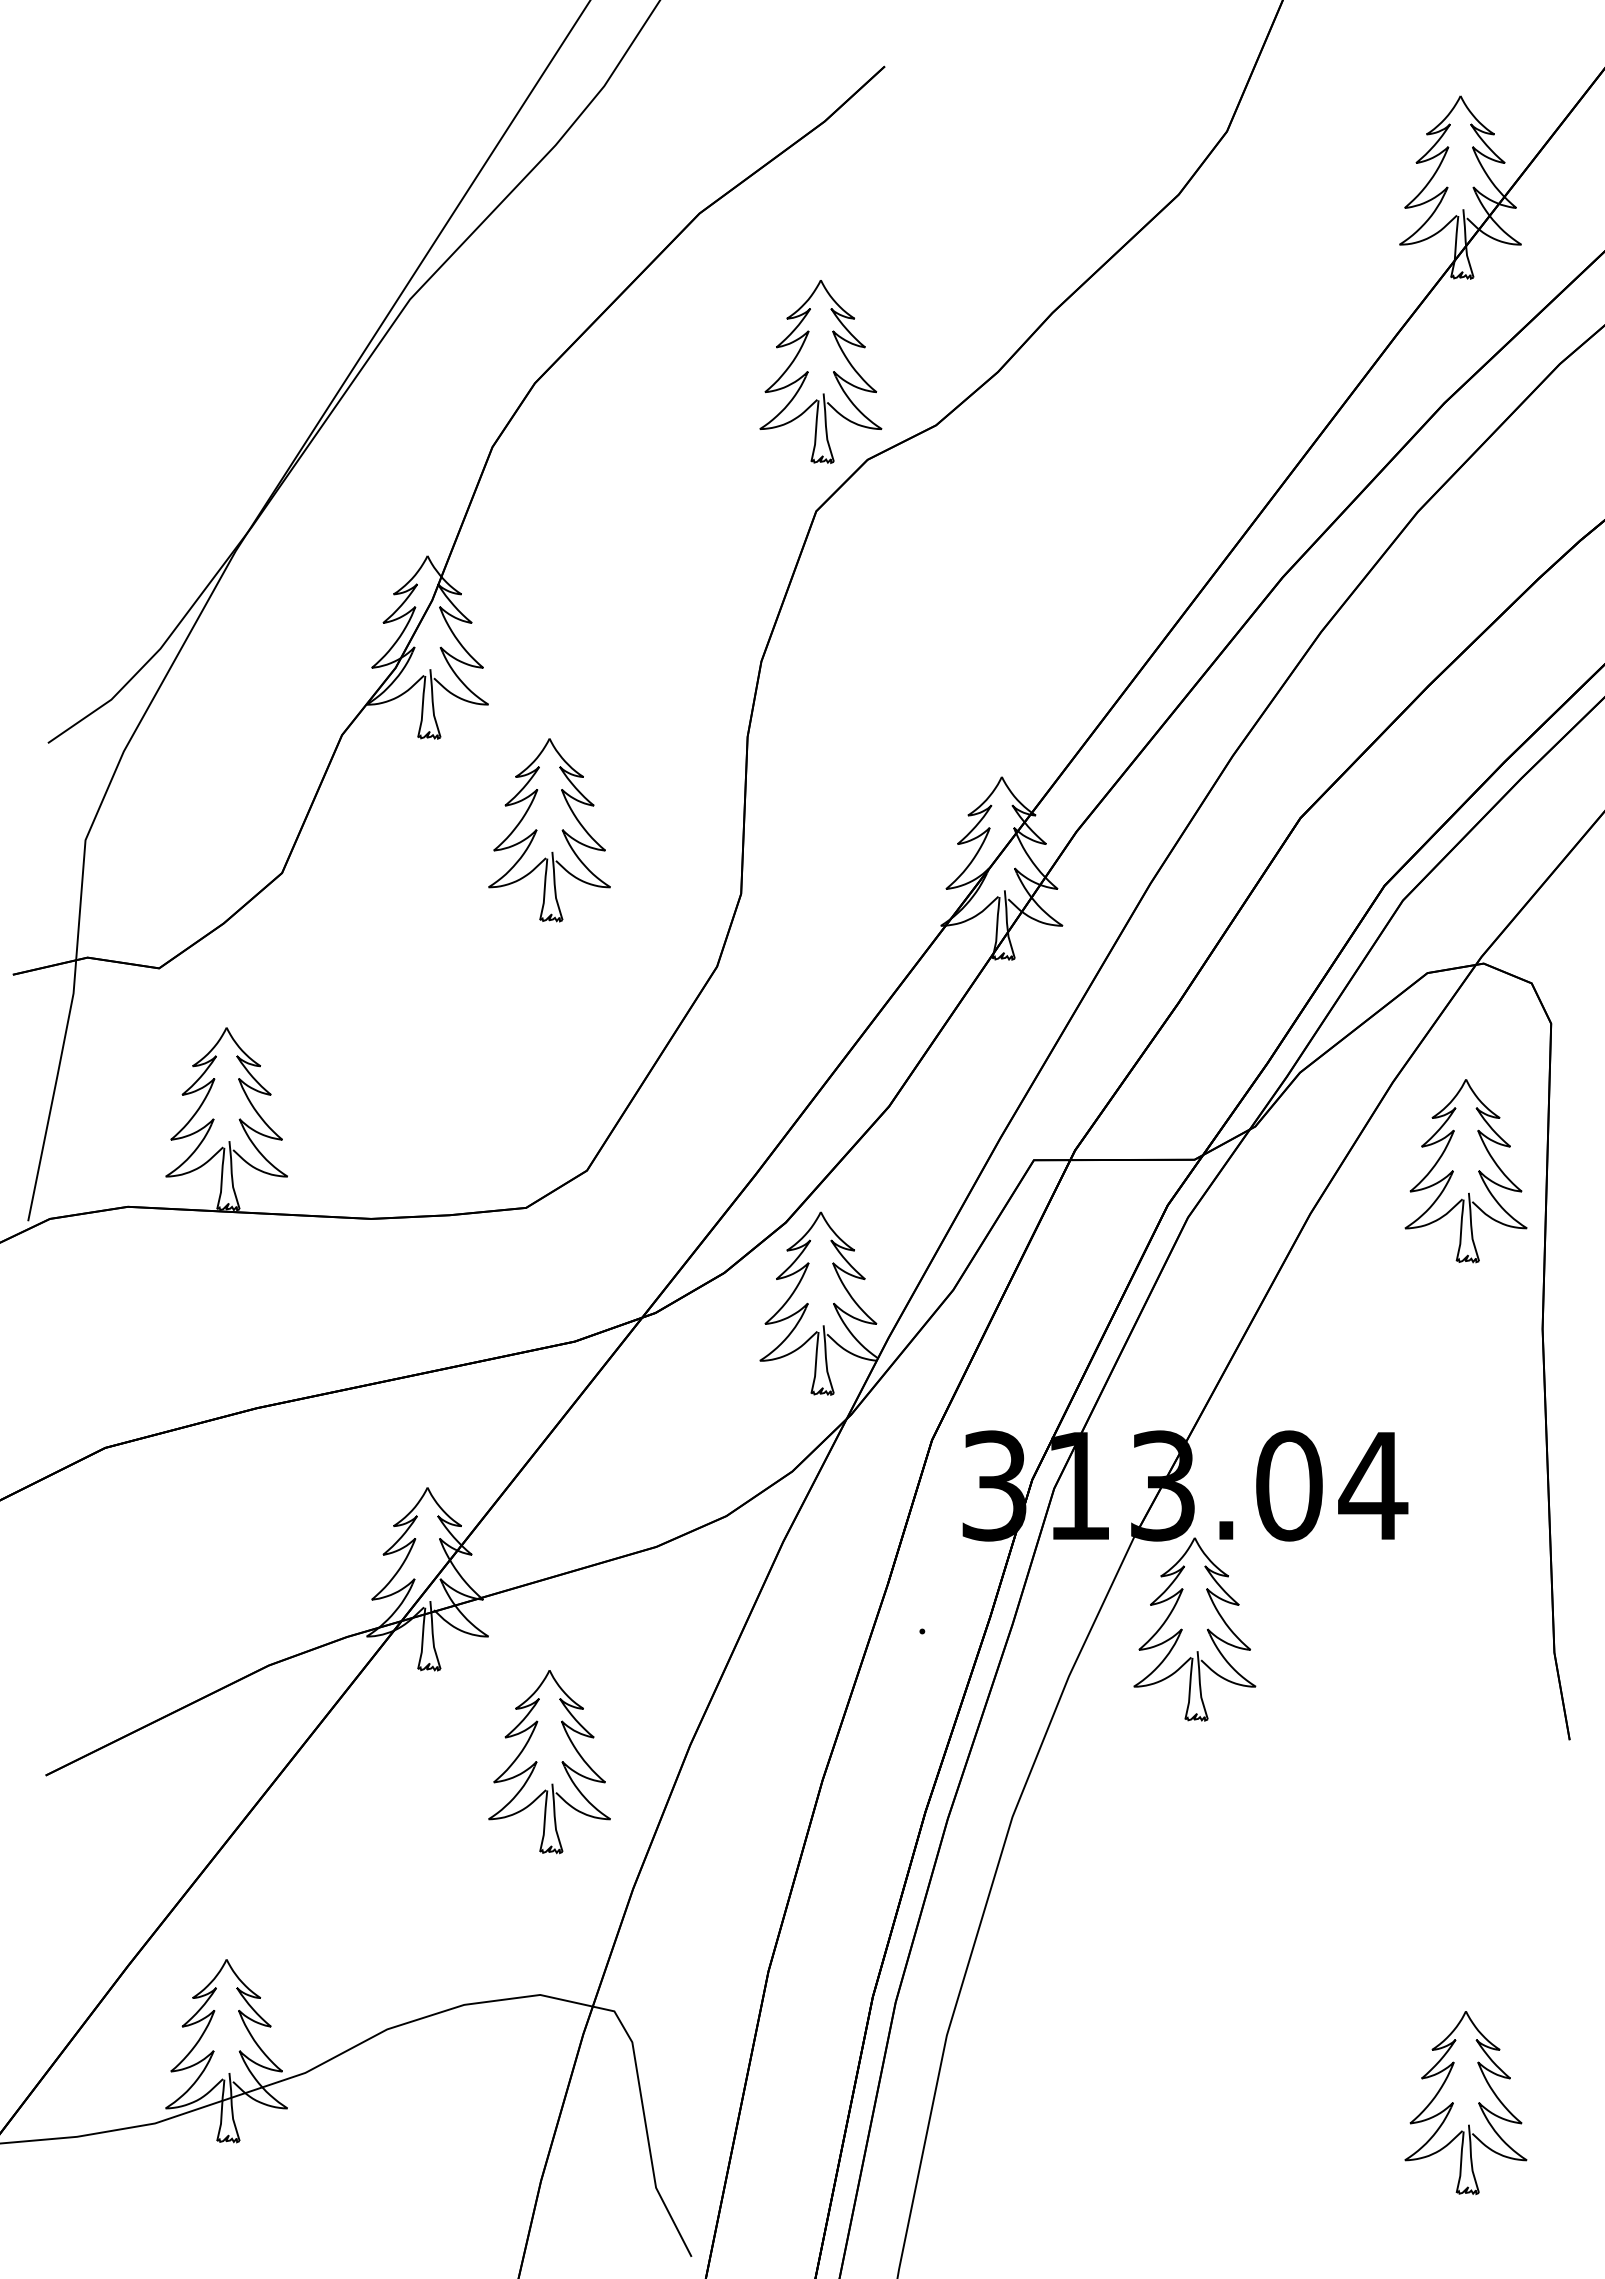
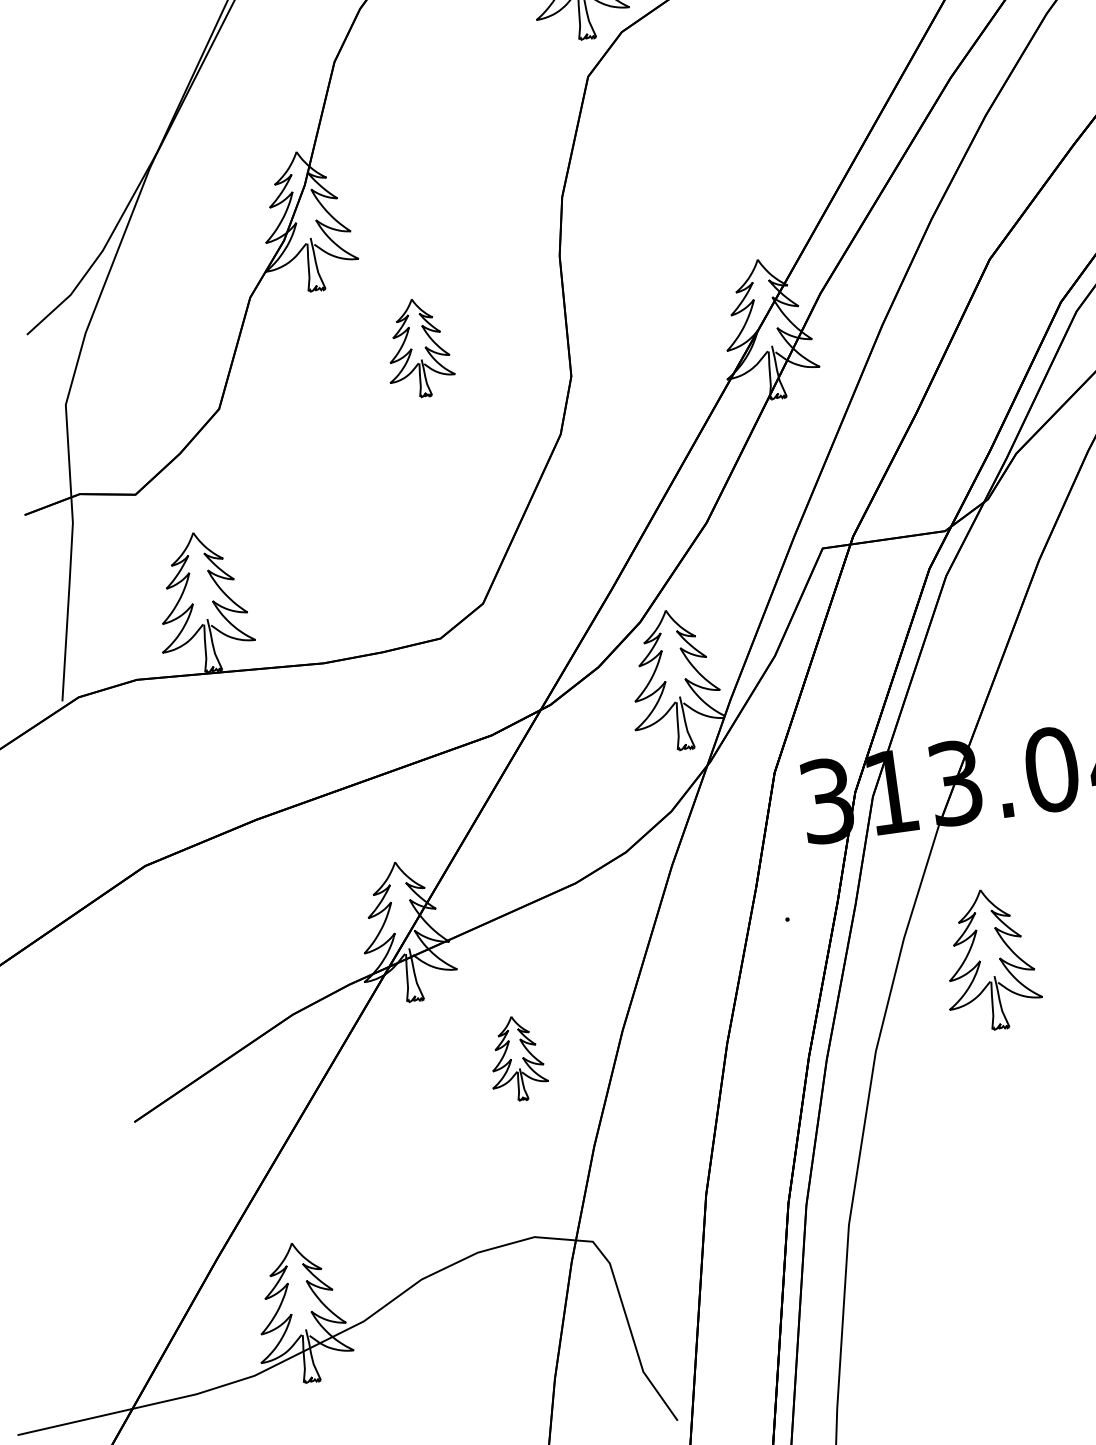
part: (549, 830) -> (418, 348), size x0.7
part: (1194, 1629) -> (989, 959), moved
part: (549, 1762) -> (517, 1058), size x0.6

